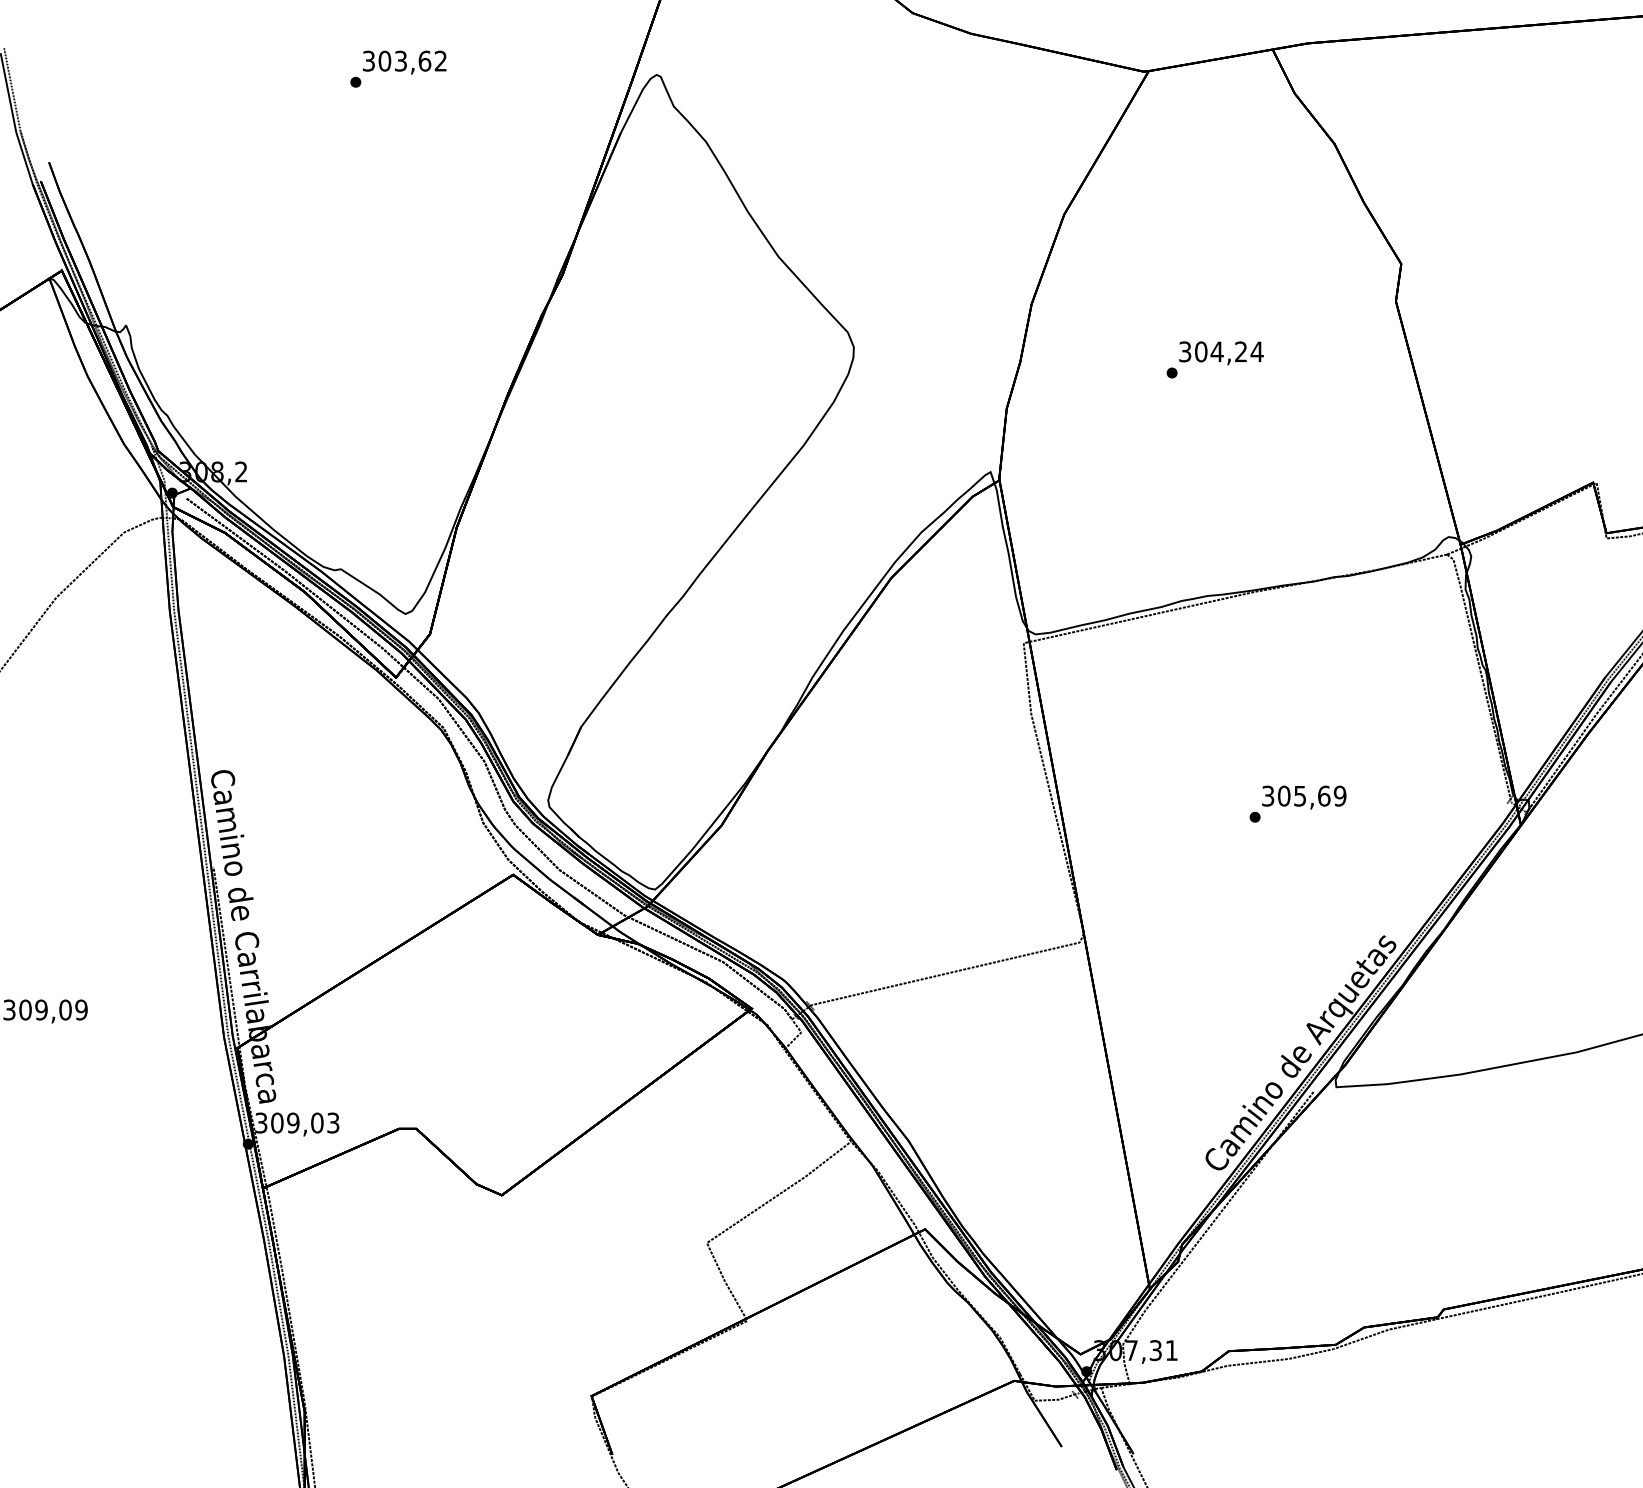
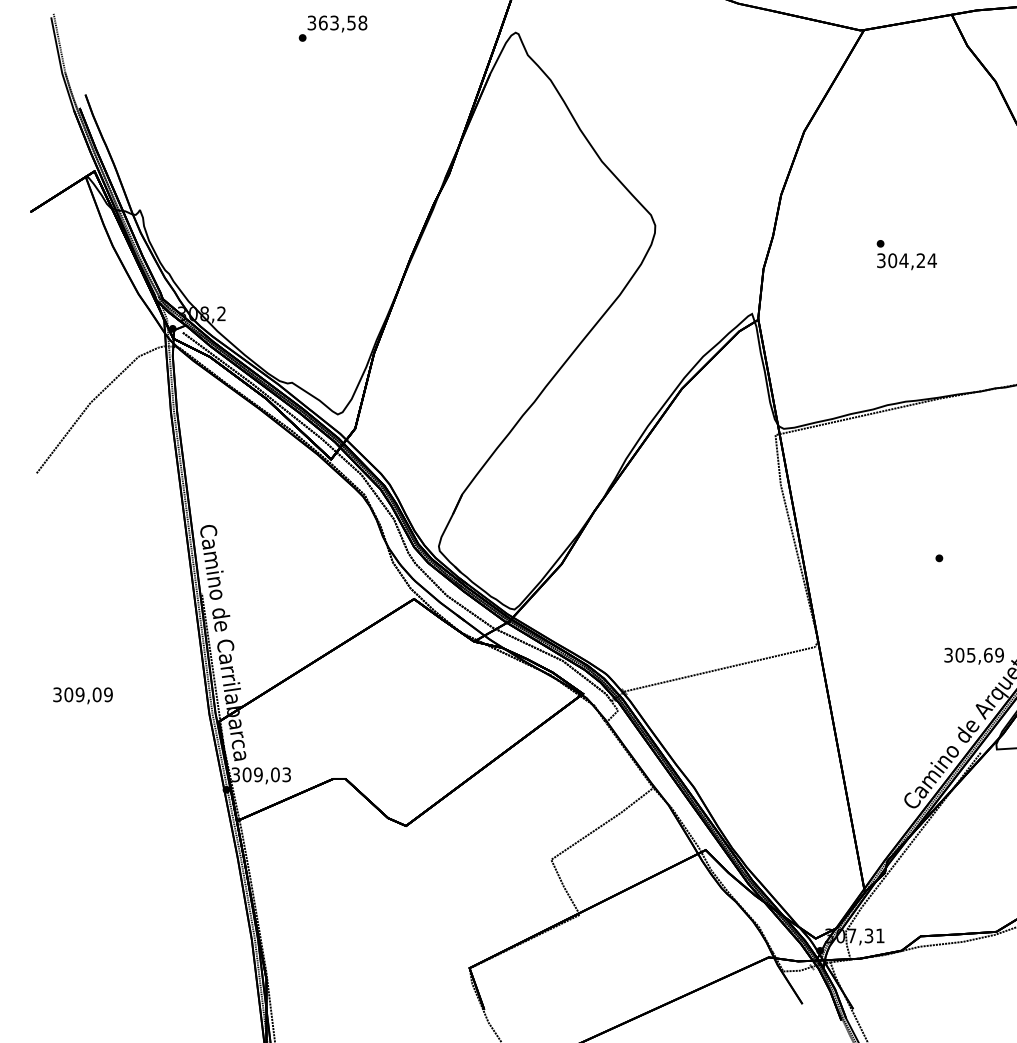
text: (412, 60) -> (342, 22), 303,62 -> 363,58
text: (1221, 353) -> (907, 261), moved
text: (1304, 797) -> (974, 656), moved

